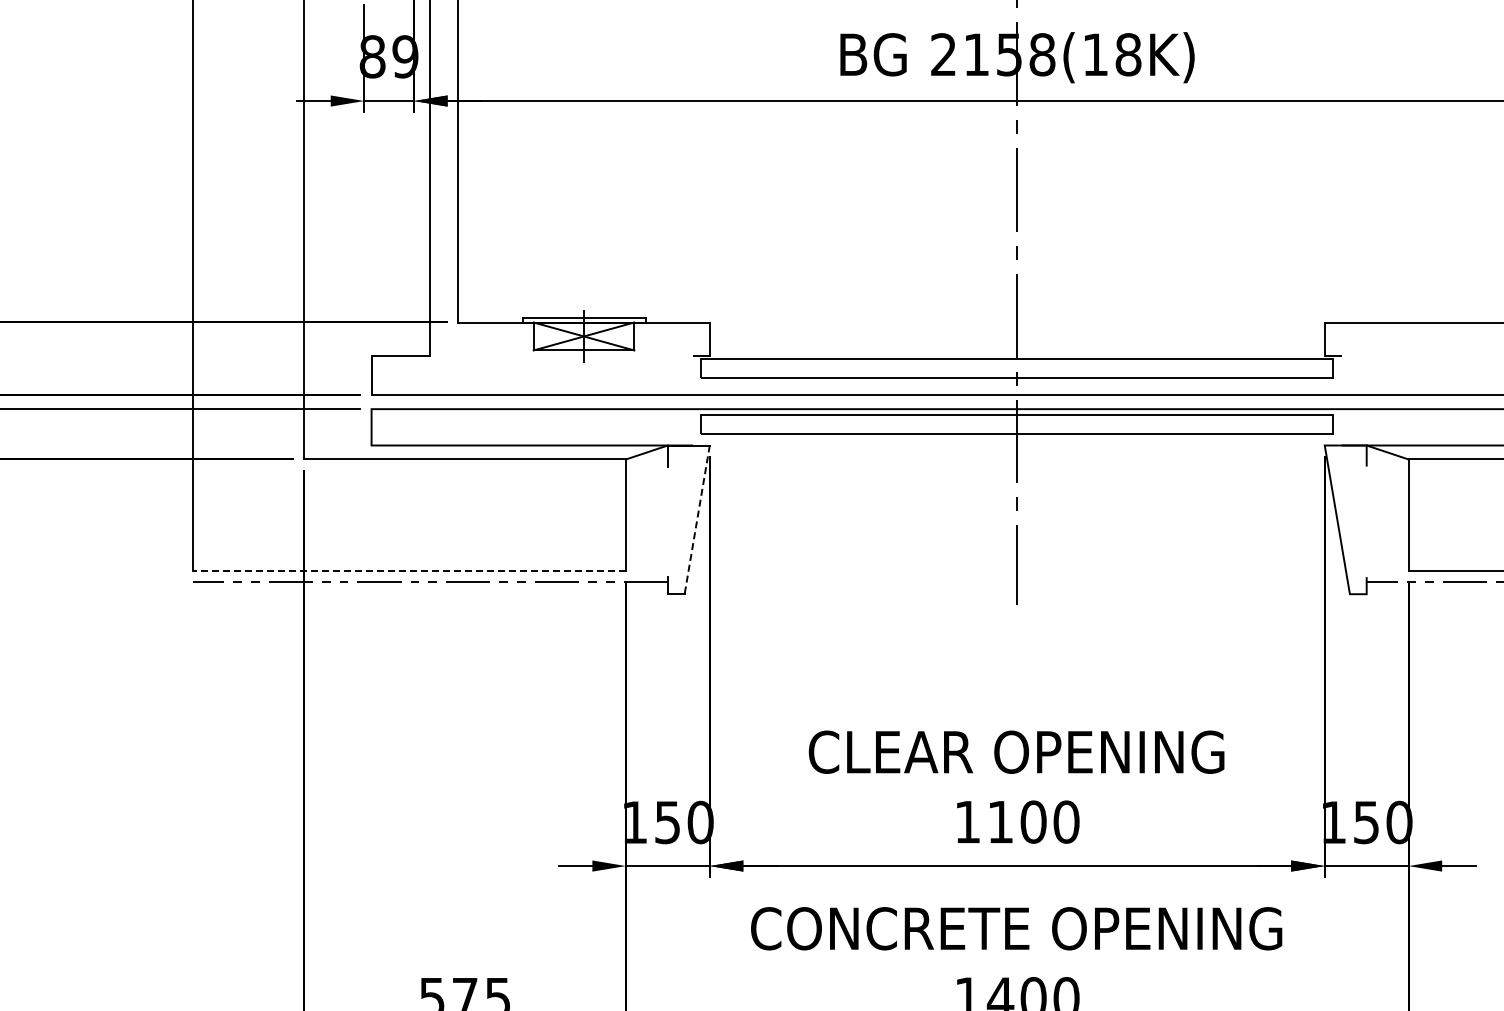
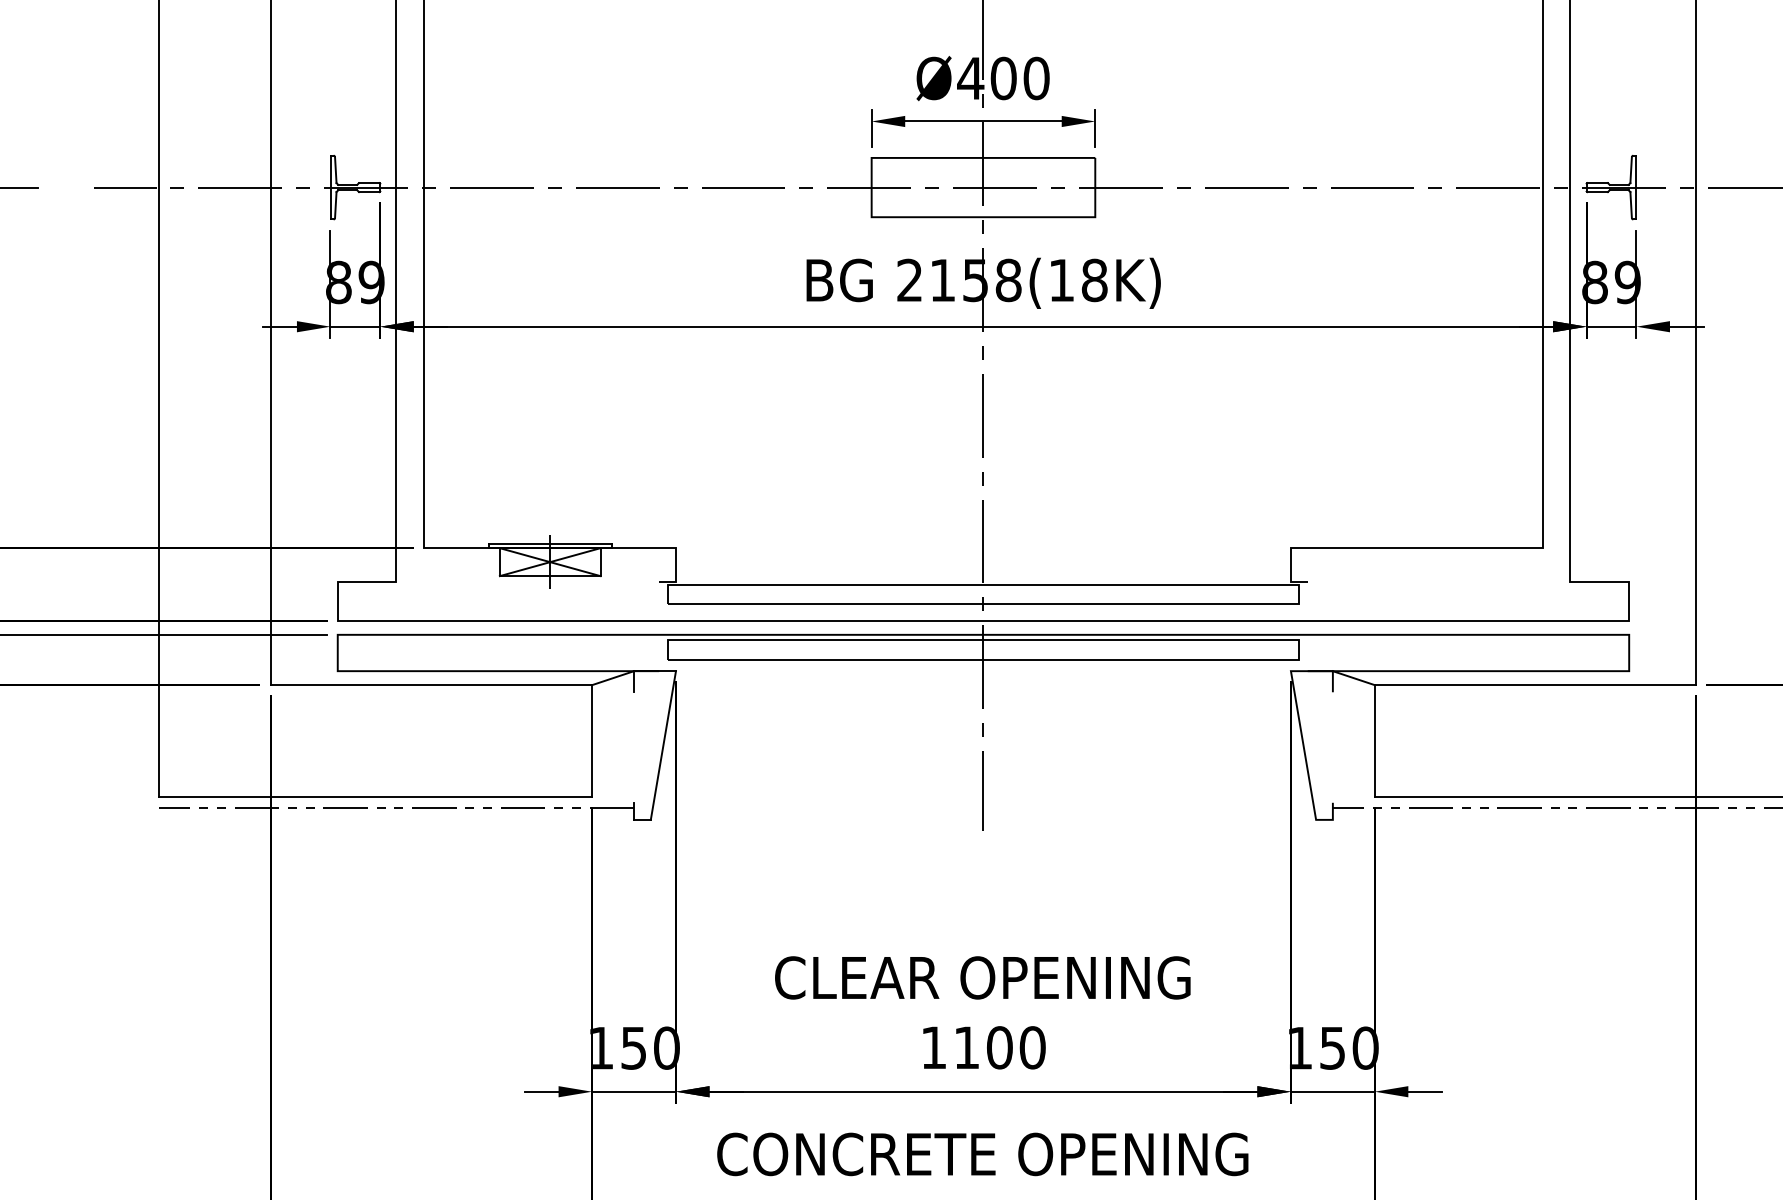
line: (697, 520) -> (663, 746), dashed -> solid
line: (409, 570) -> (375, 796), dashed -> solid

